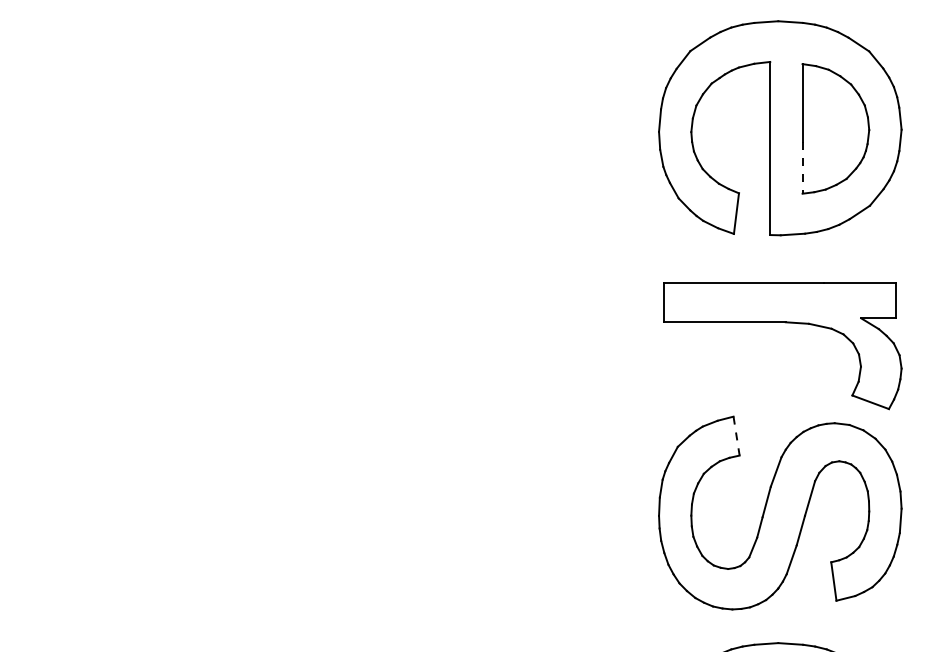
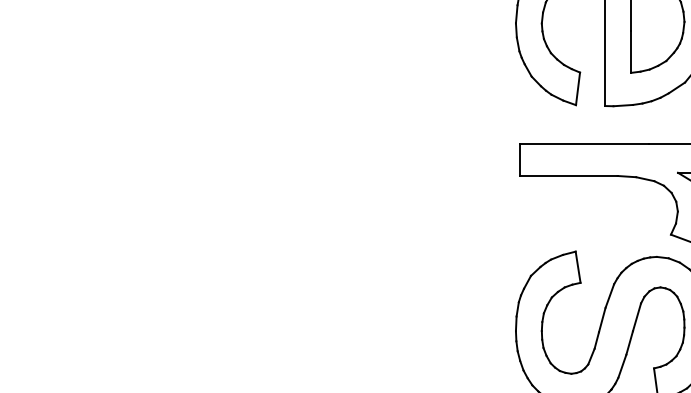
line: (802, 168) -> (630, 52), dashed -> solid
line: (736, 436) -> (578, 267), dashed -> solid

